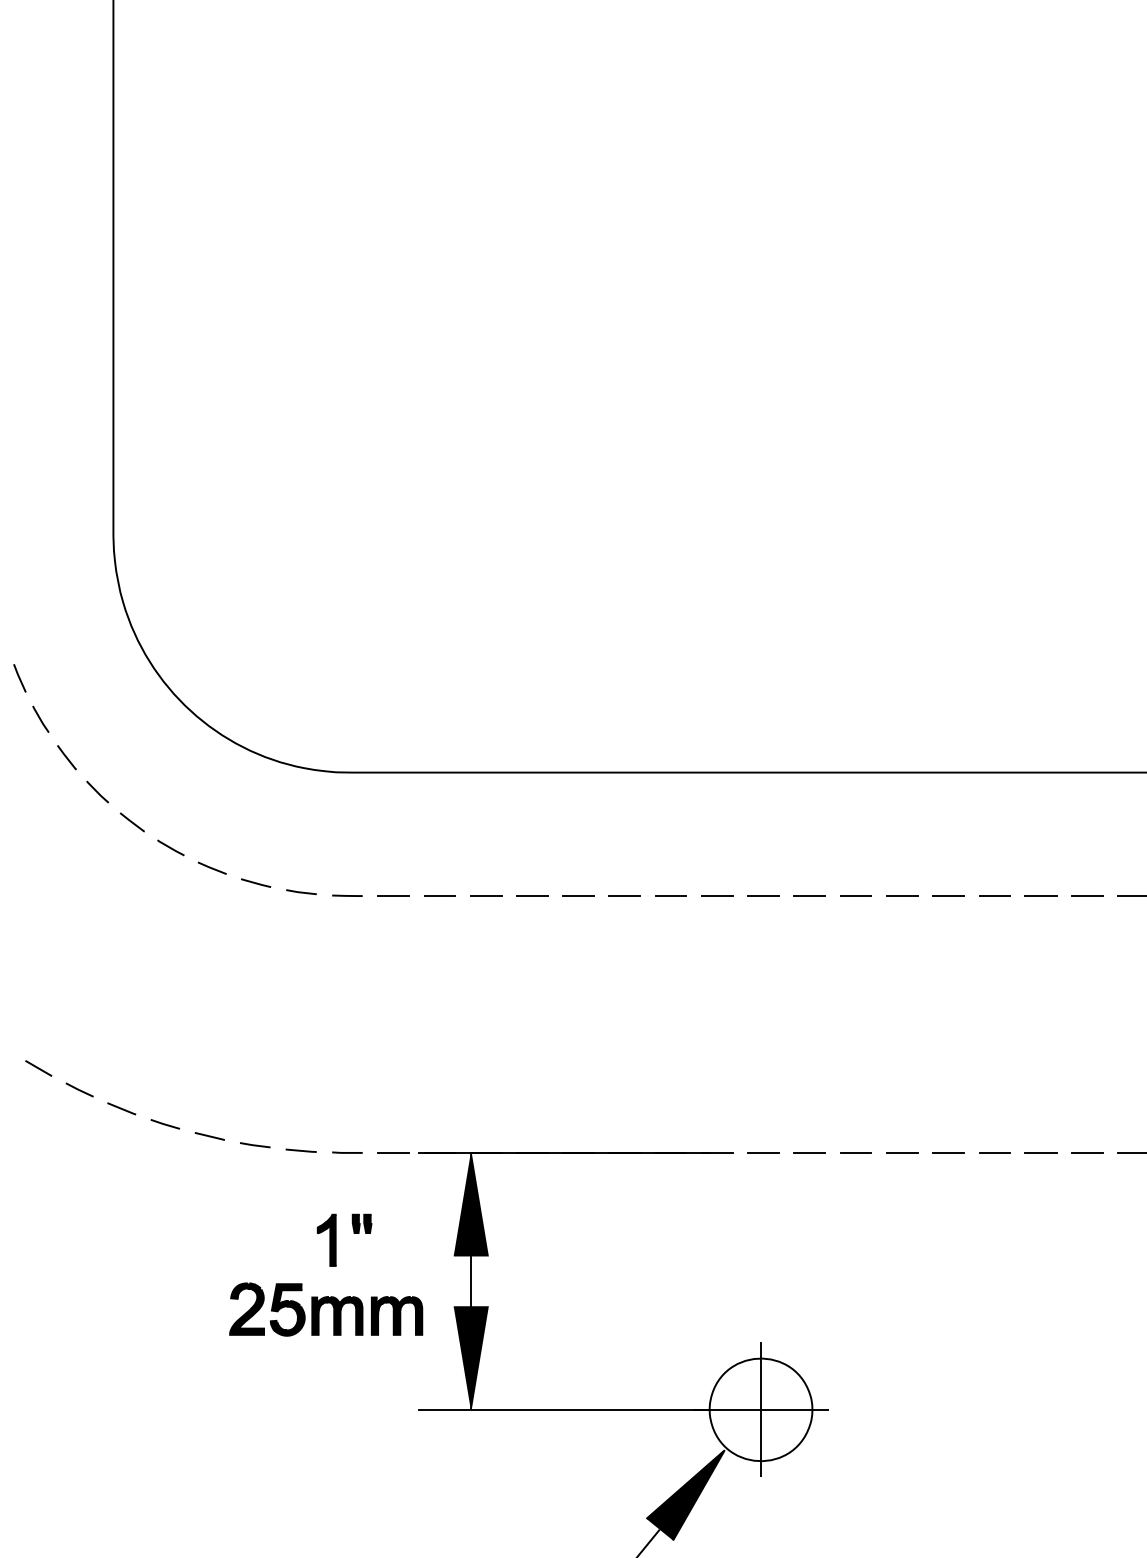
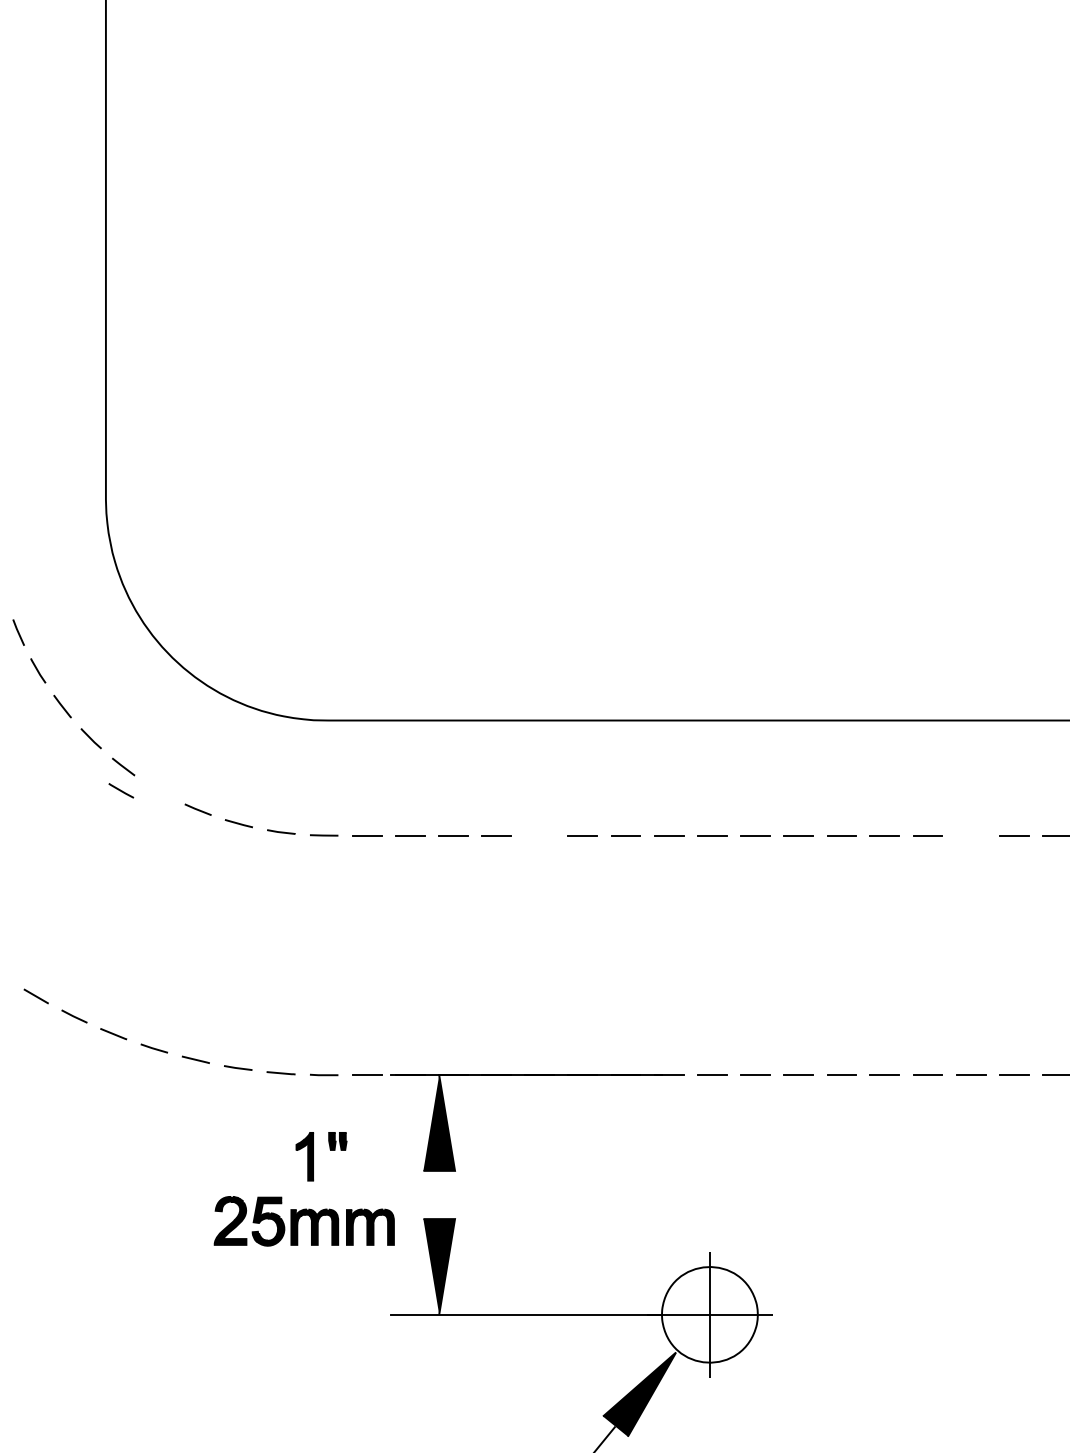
line: (170, 847) -> (120, 790), moved
line: (578, 896) -> (539, 836), removed
line: (1040, 896) -> (970, 836), removed
line: (470, 1281) -> (438, 1195), removed

